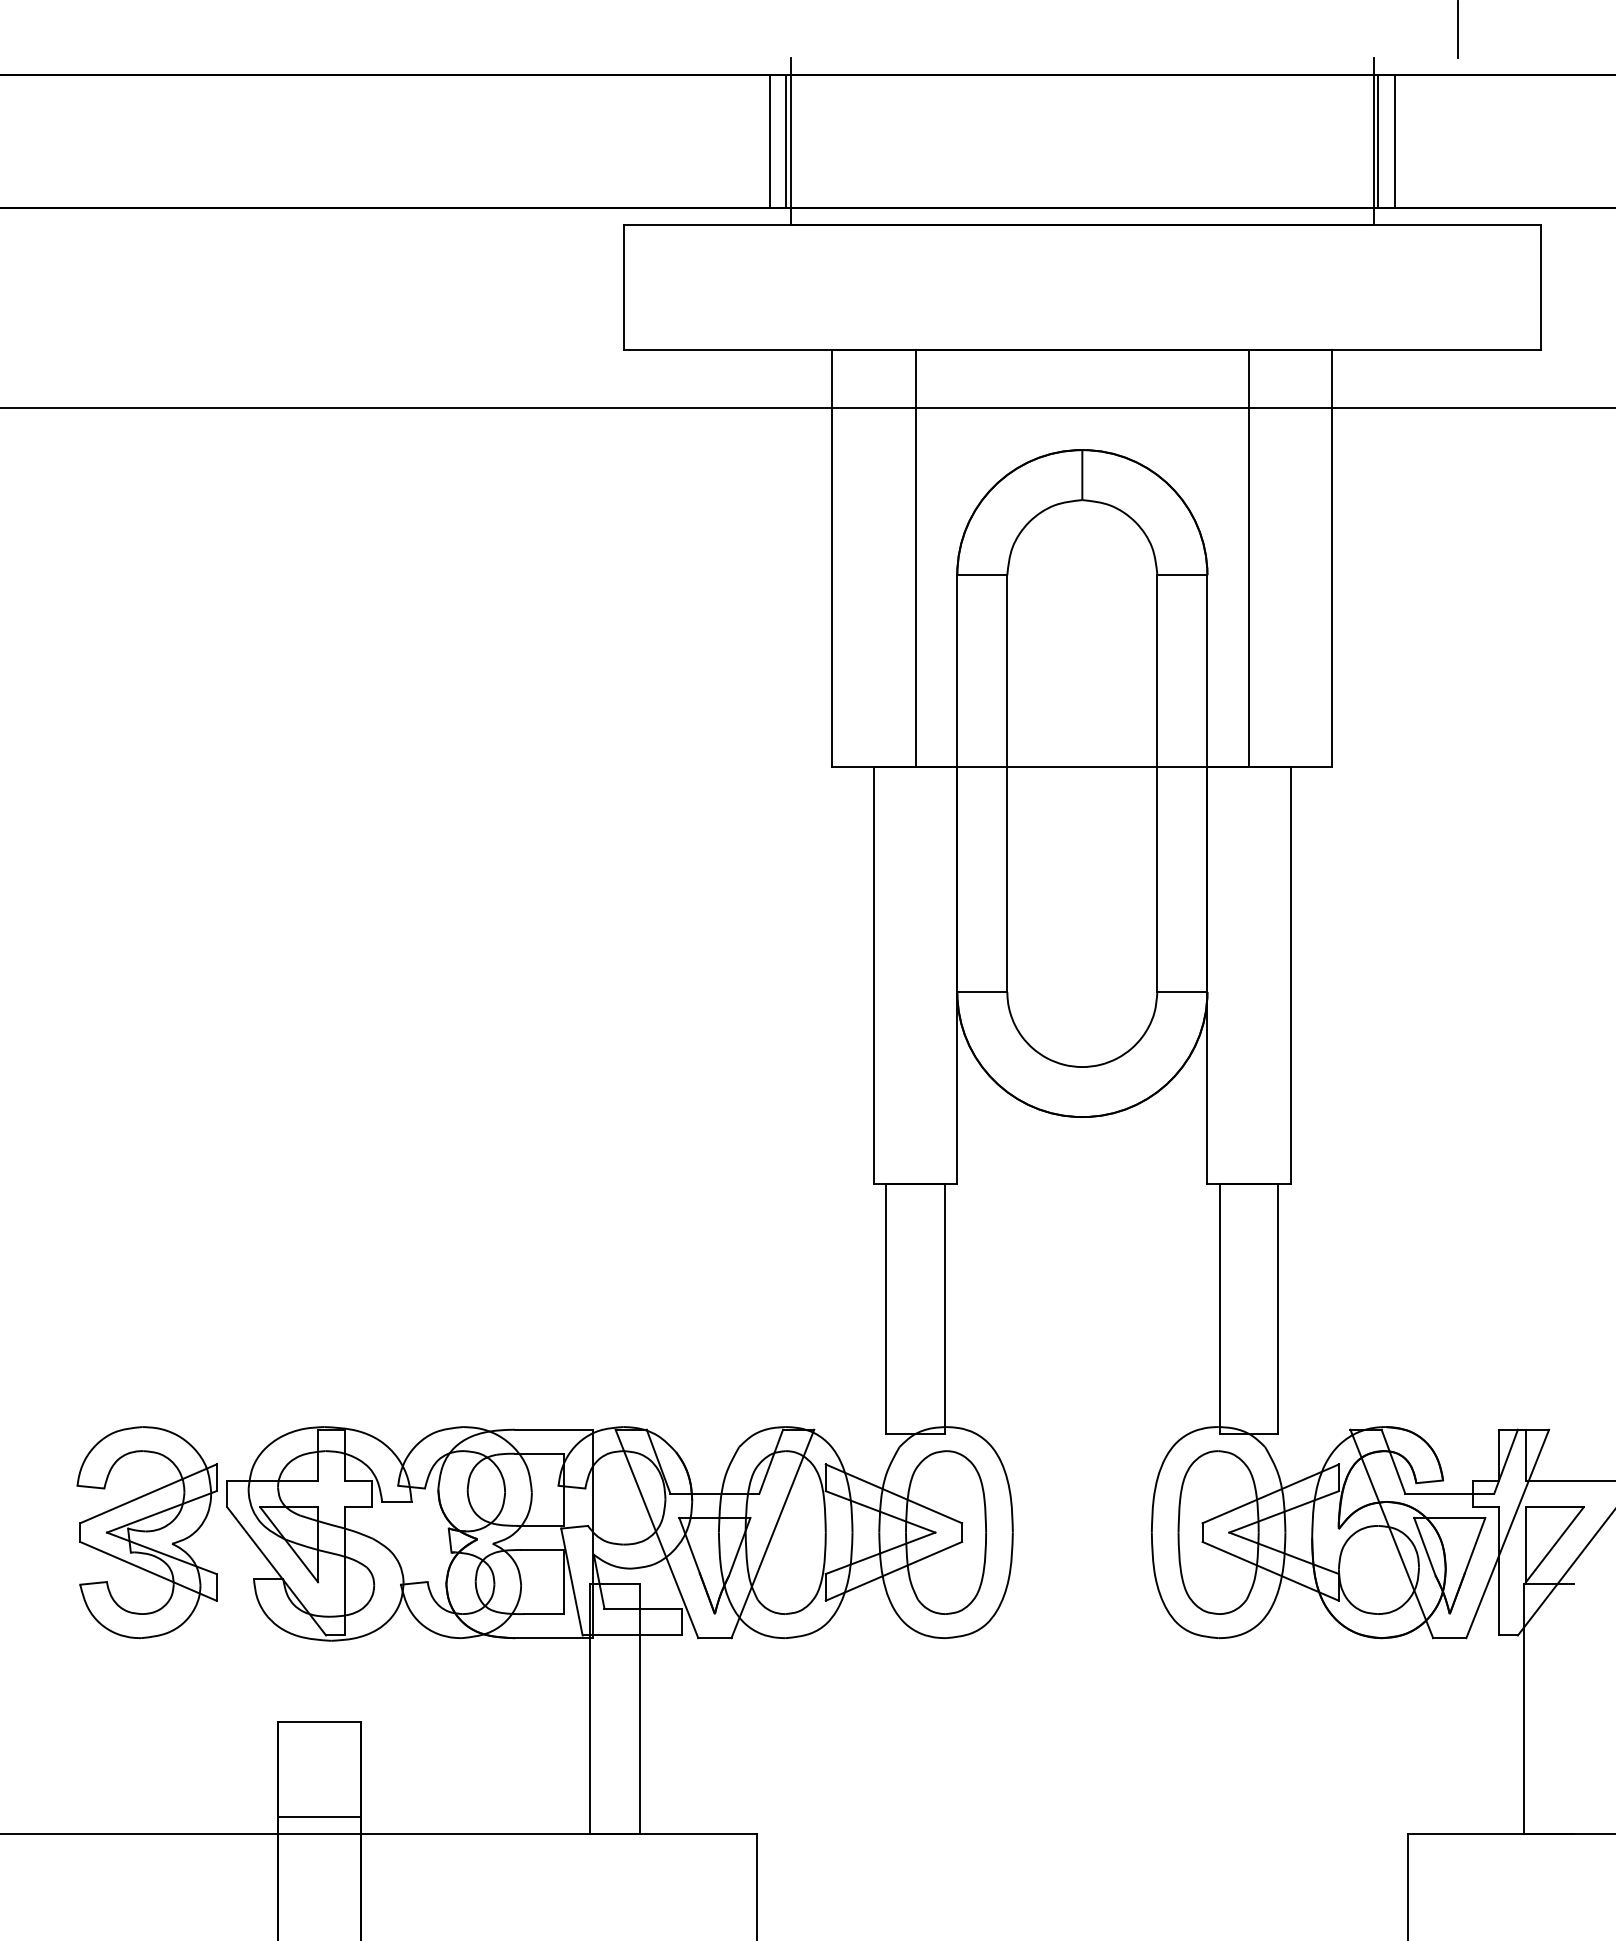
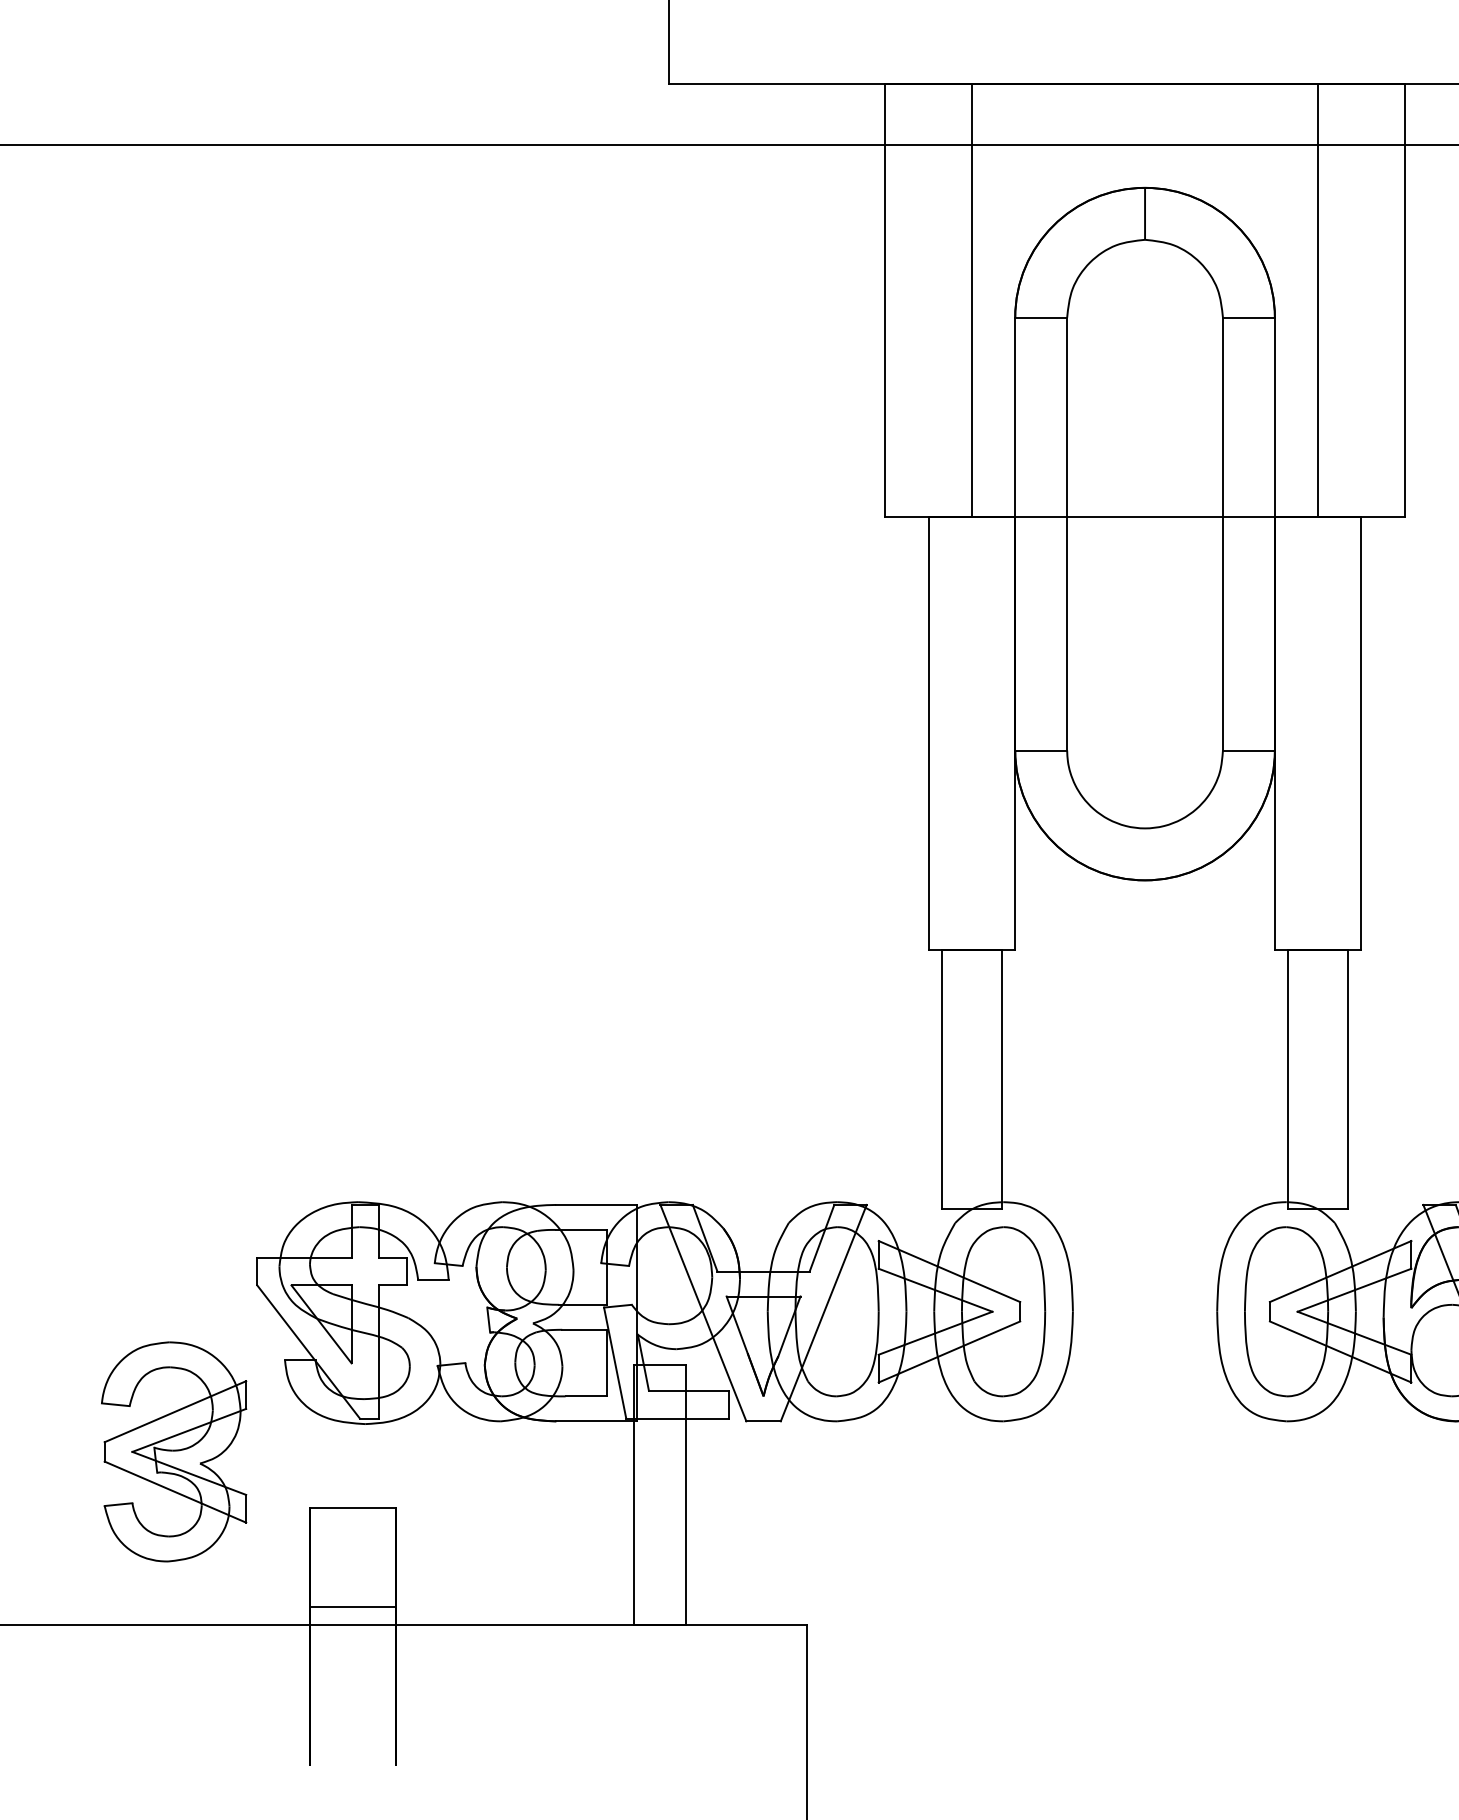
part: (146, 1532) -> (173, 1451), moved

